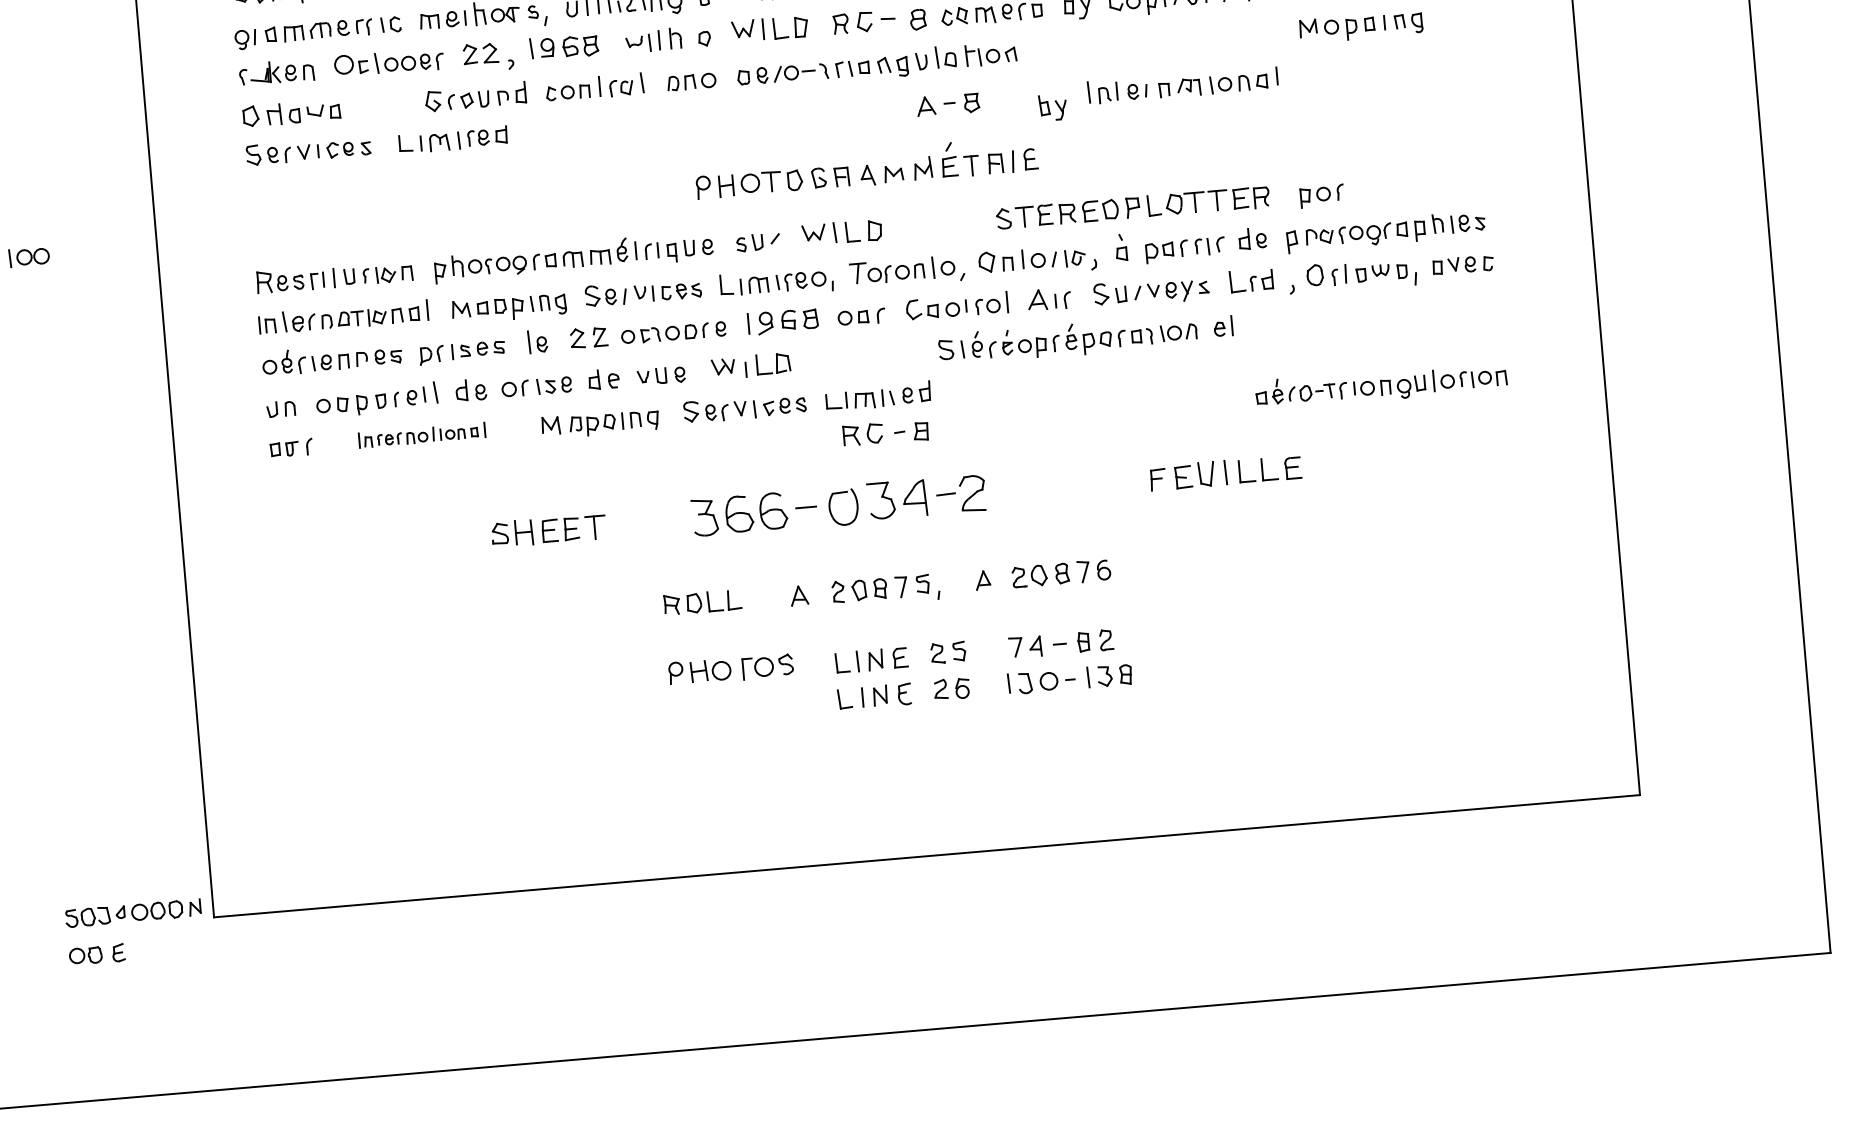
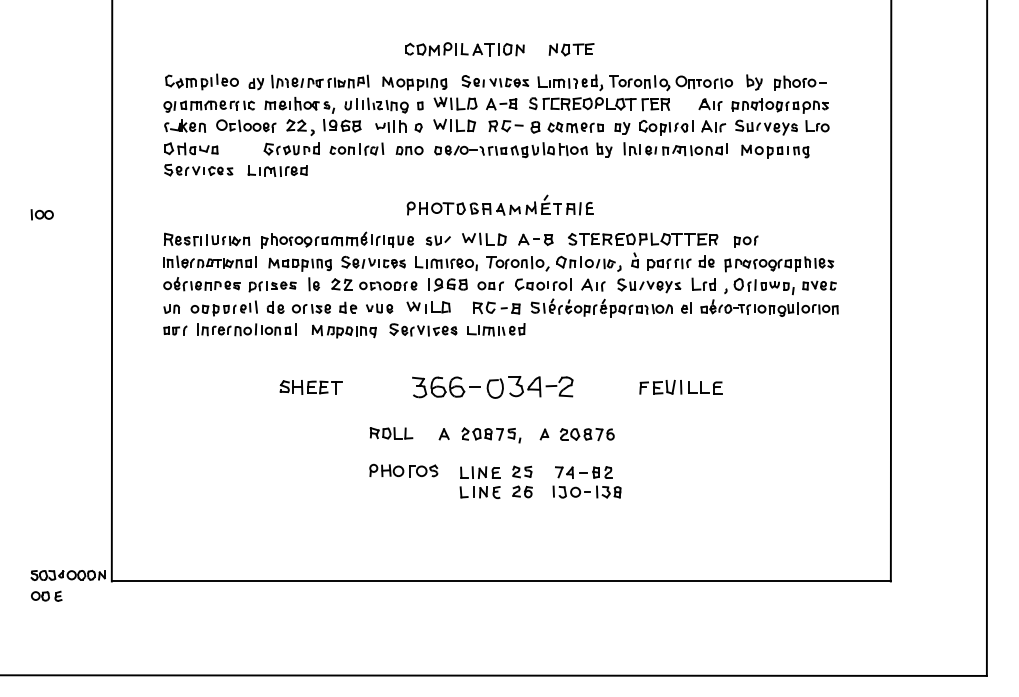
part: (1182, 85) -> (675, 149), moved
part: (947, 104) -> (535, 239), moved
part: (1052, 106) -> (604, 149), moved
part: (1381, 384) -> (769, 307), moved
part: (885, 432) -> (496, 307), moved
part: (421, 435) -> (246, 329), size x1.43
part: (838, 506) -> (492, 387), moved

